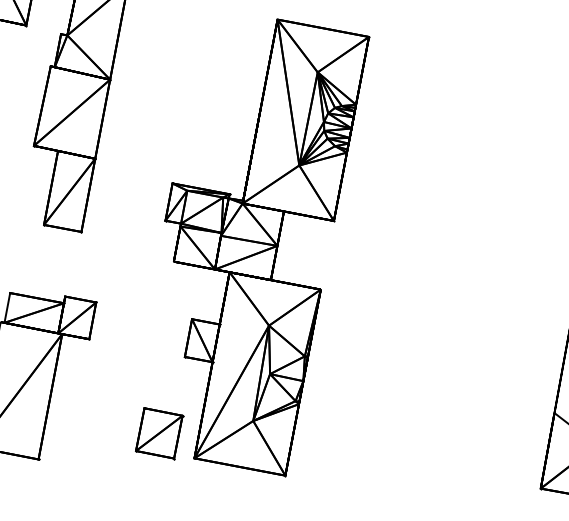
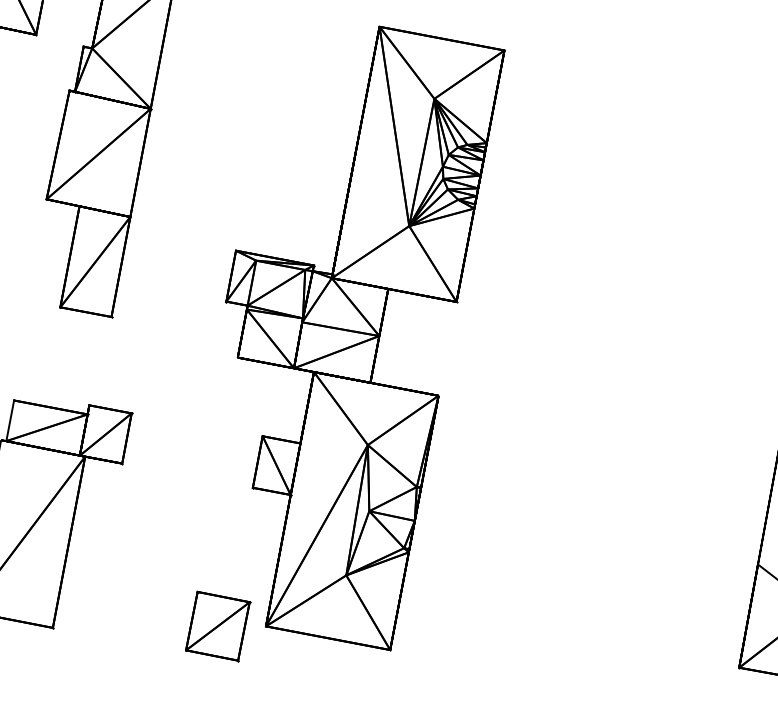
part: (159, 433) -> (218, 626), moved

